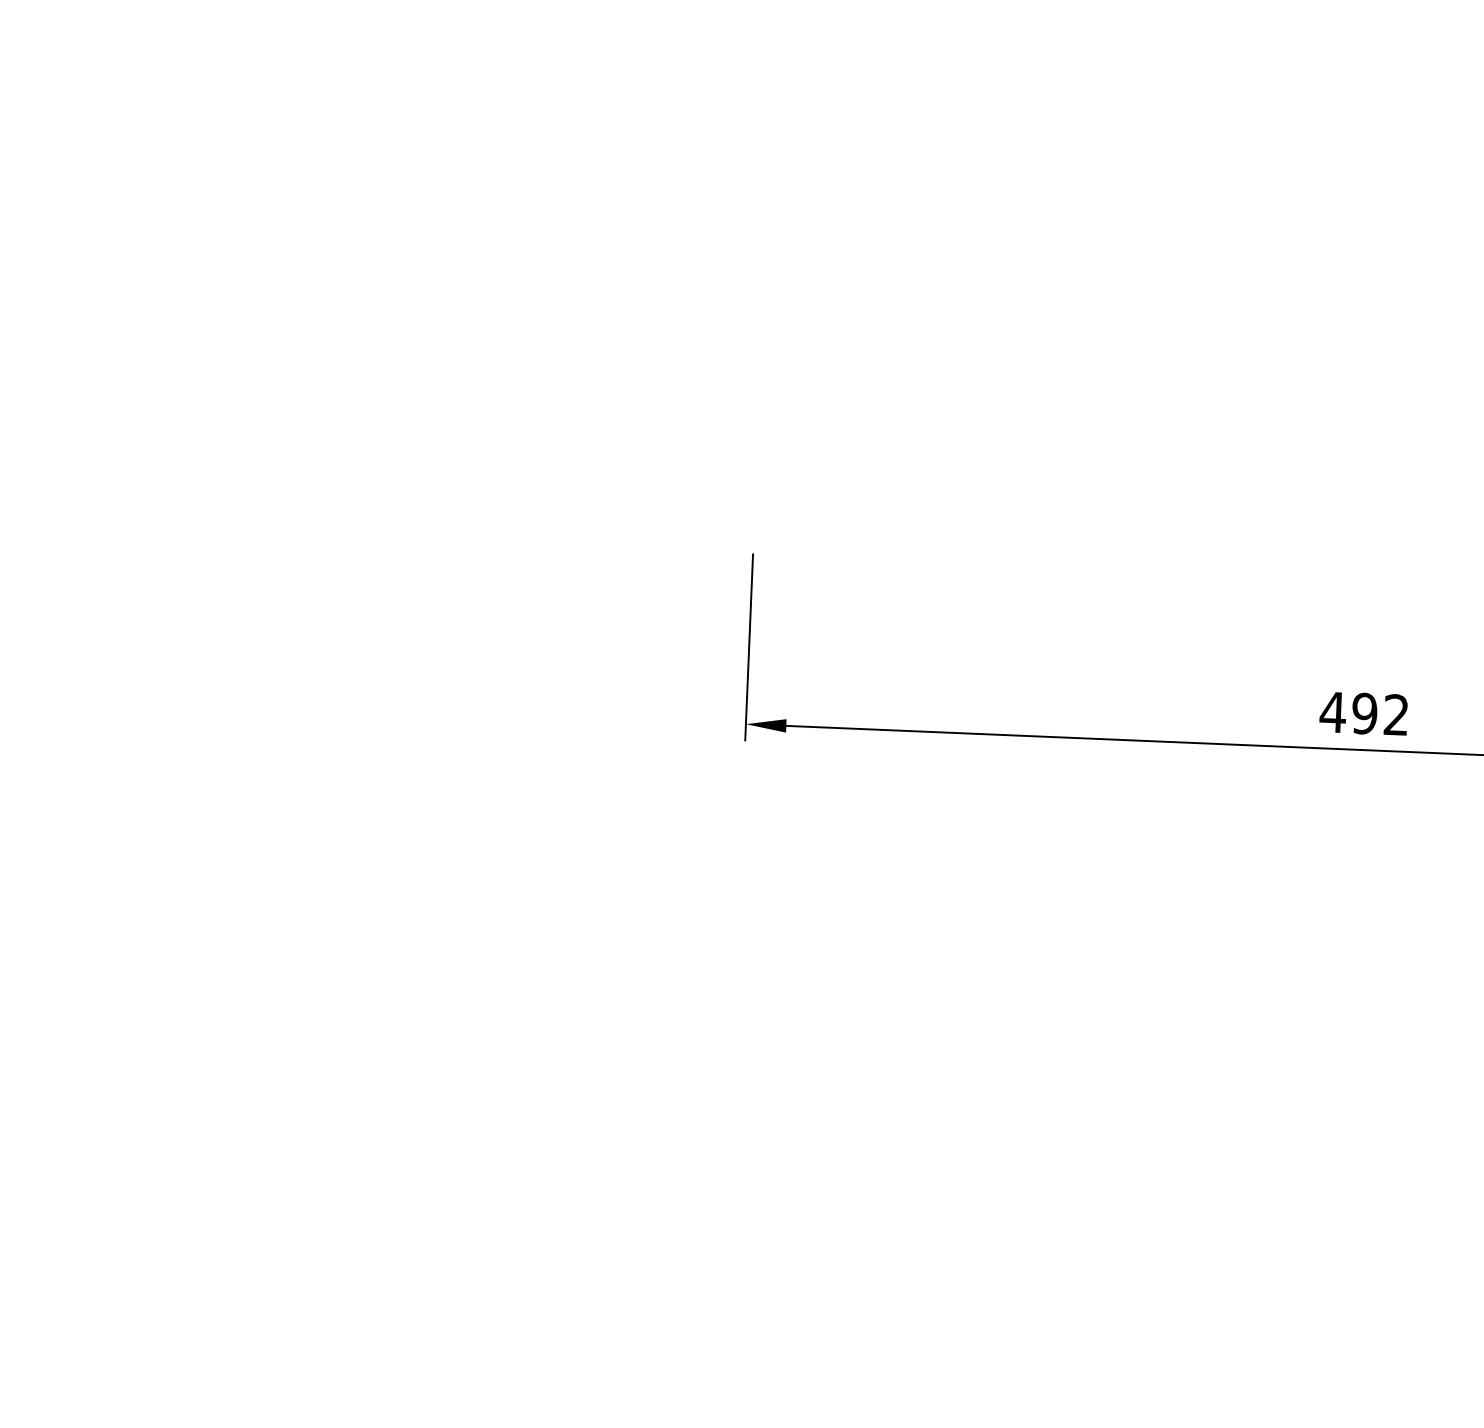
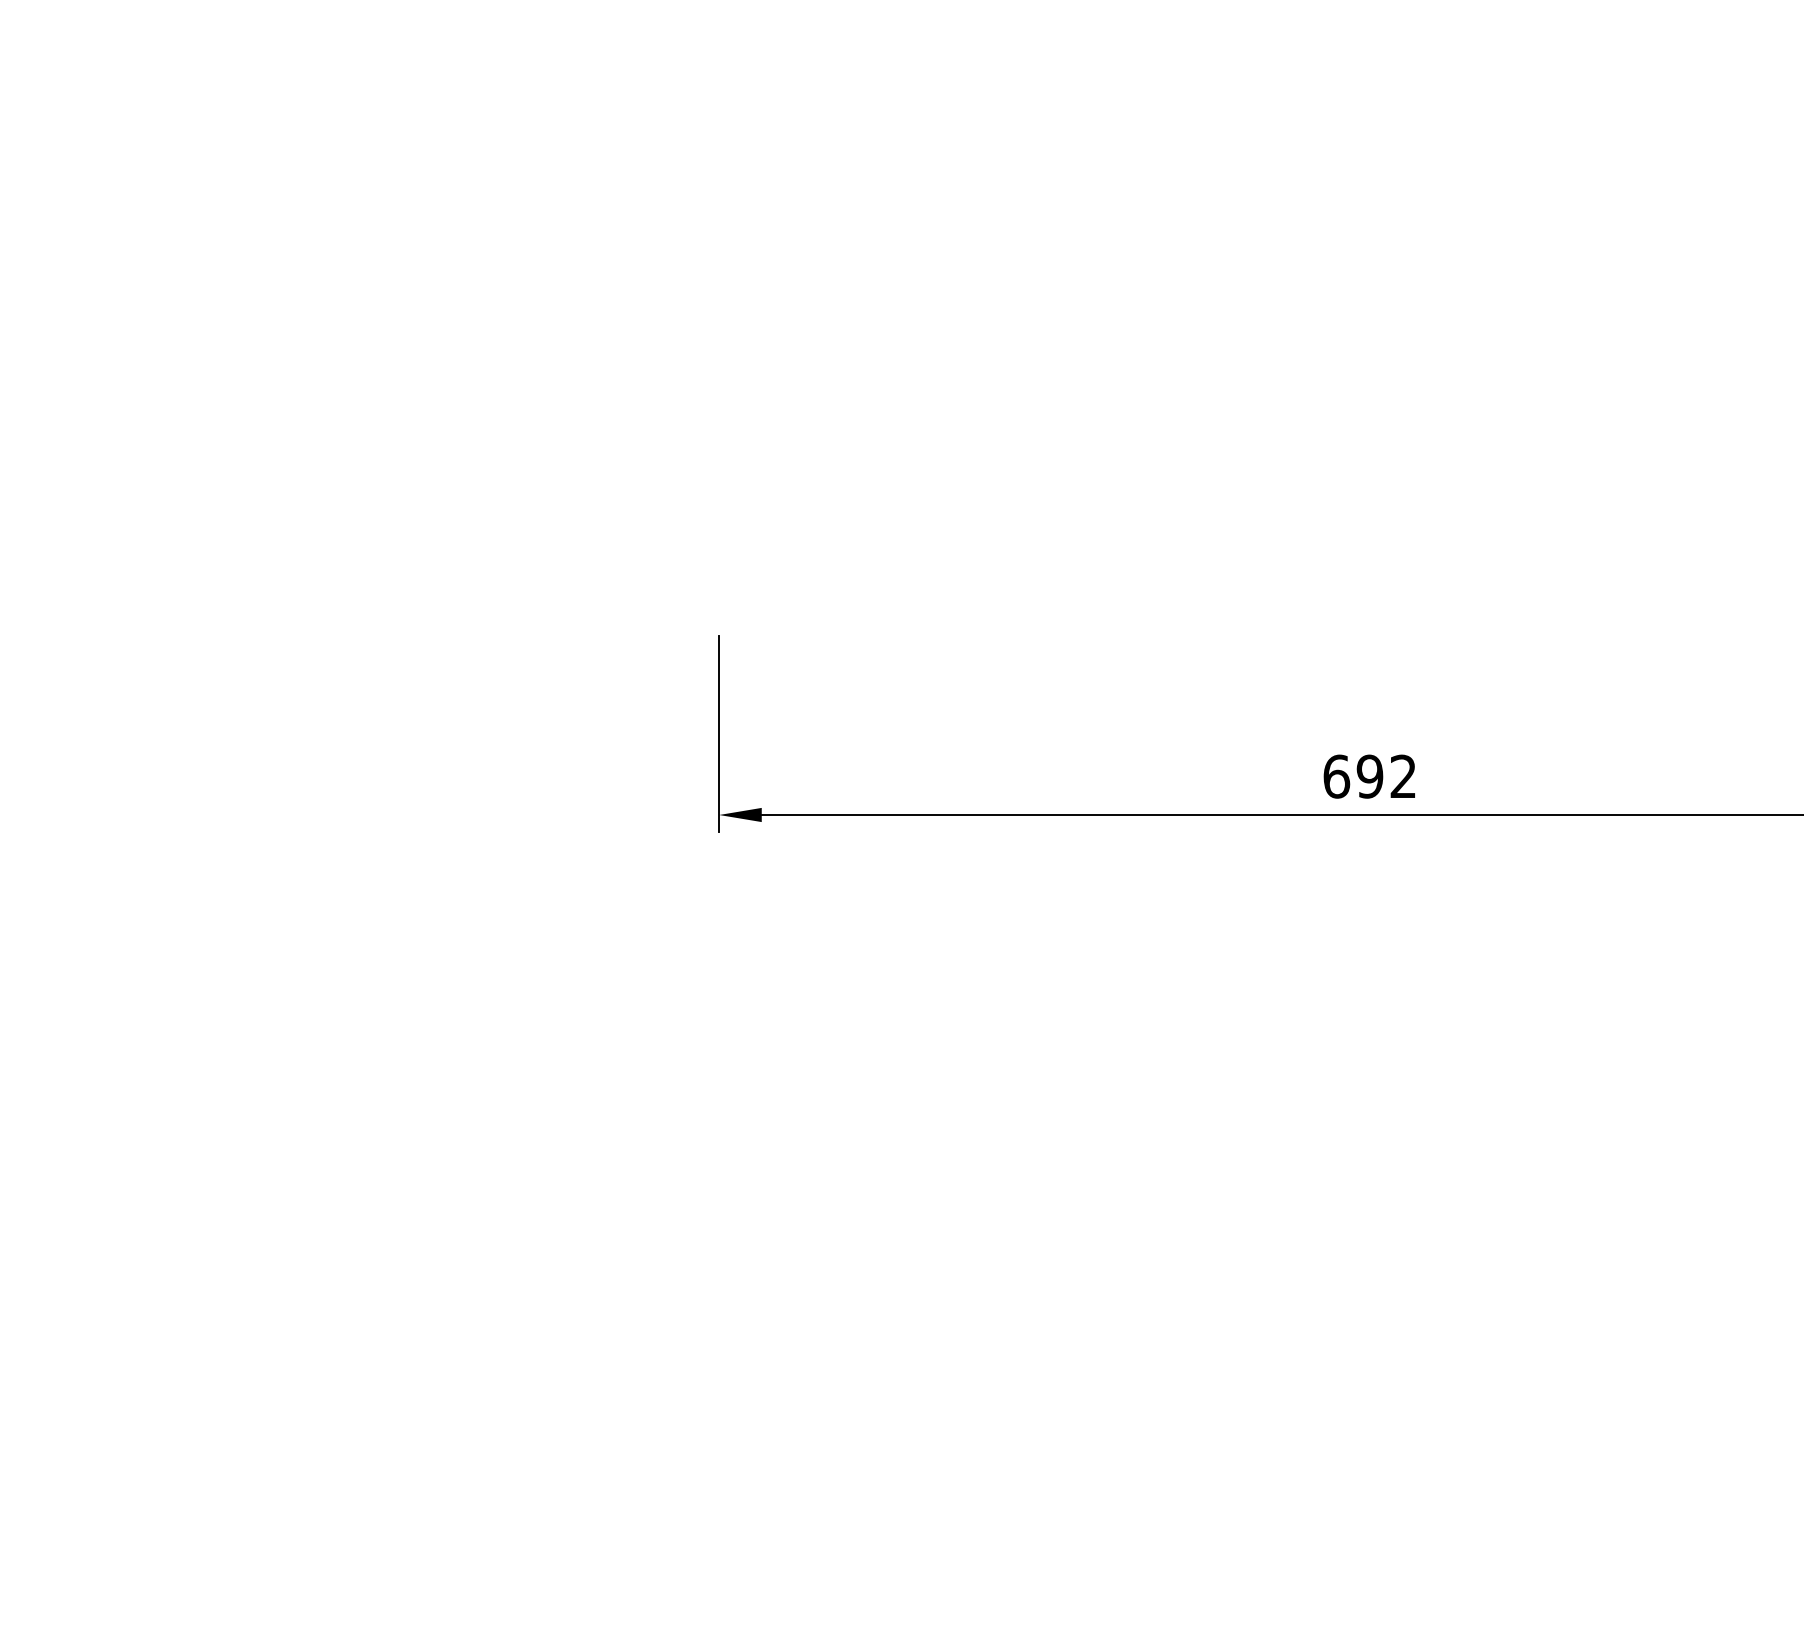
text: (1332, 712) -> (1336, 776), 492 -> 692

